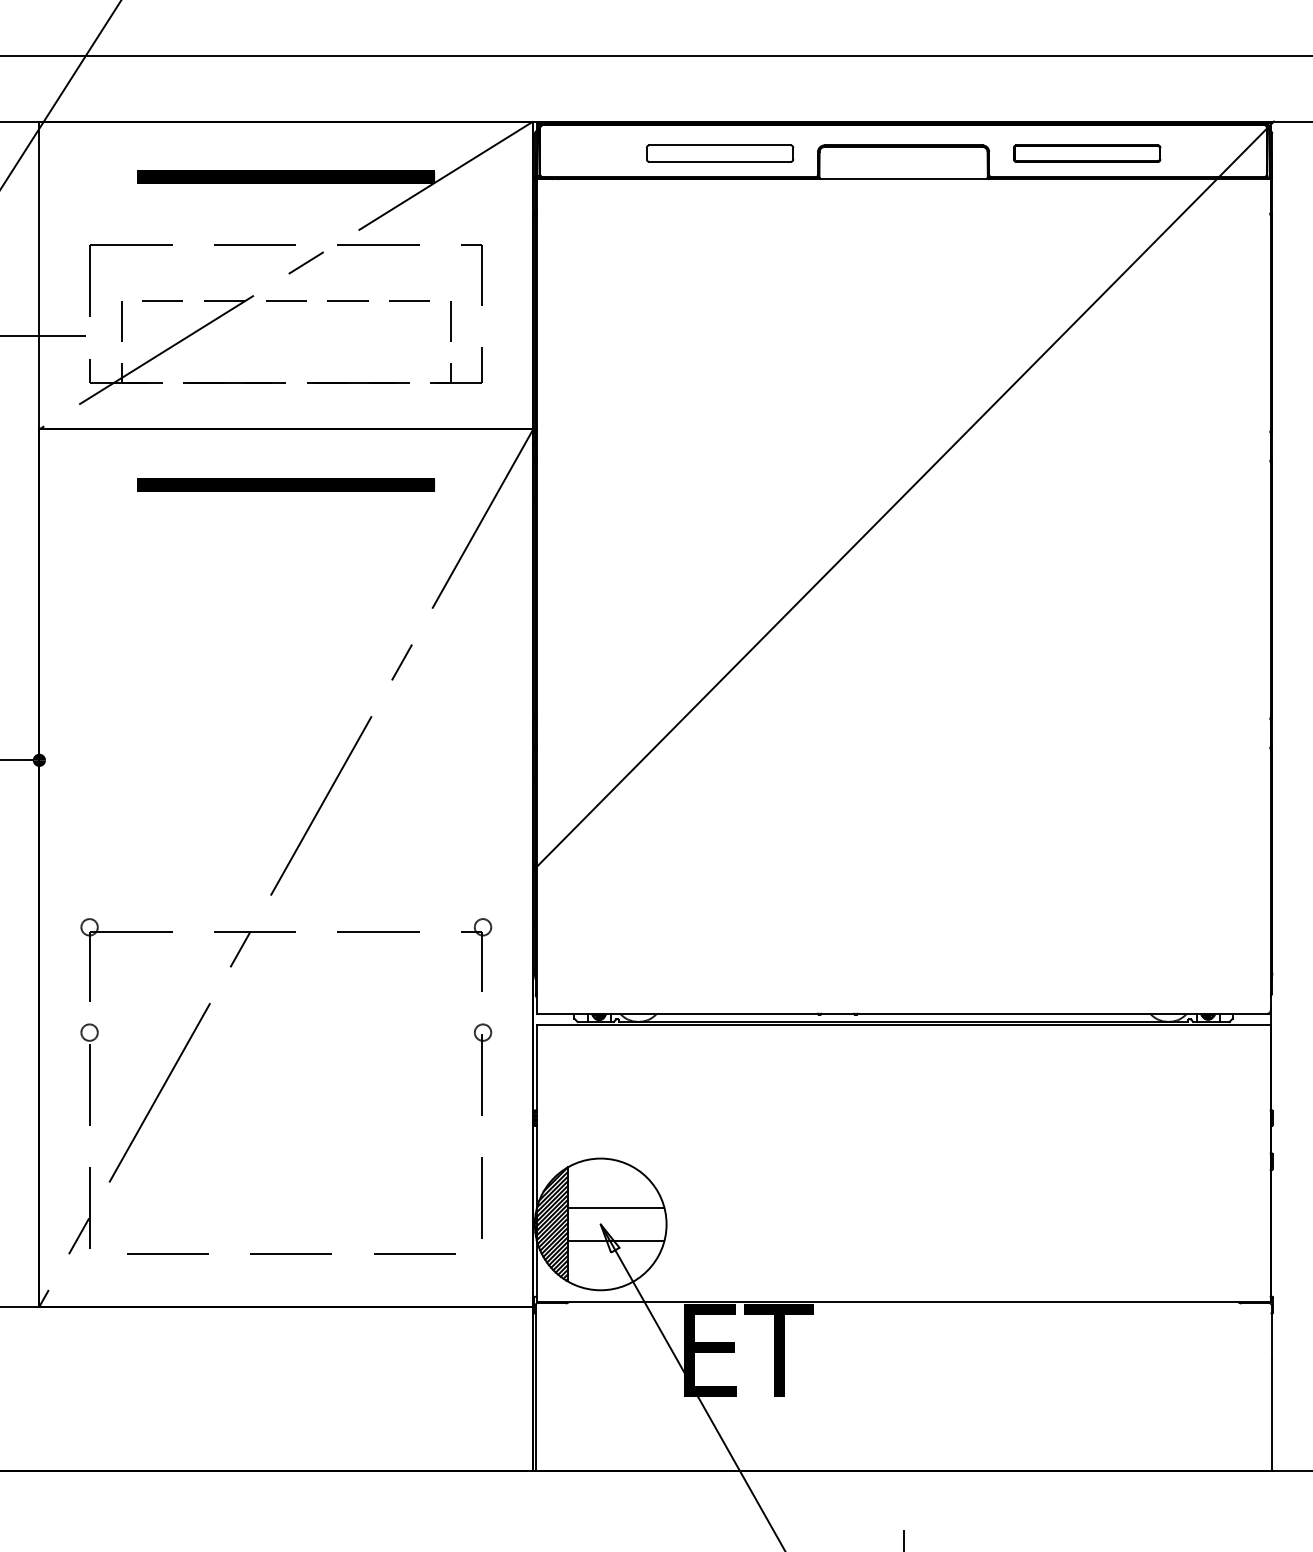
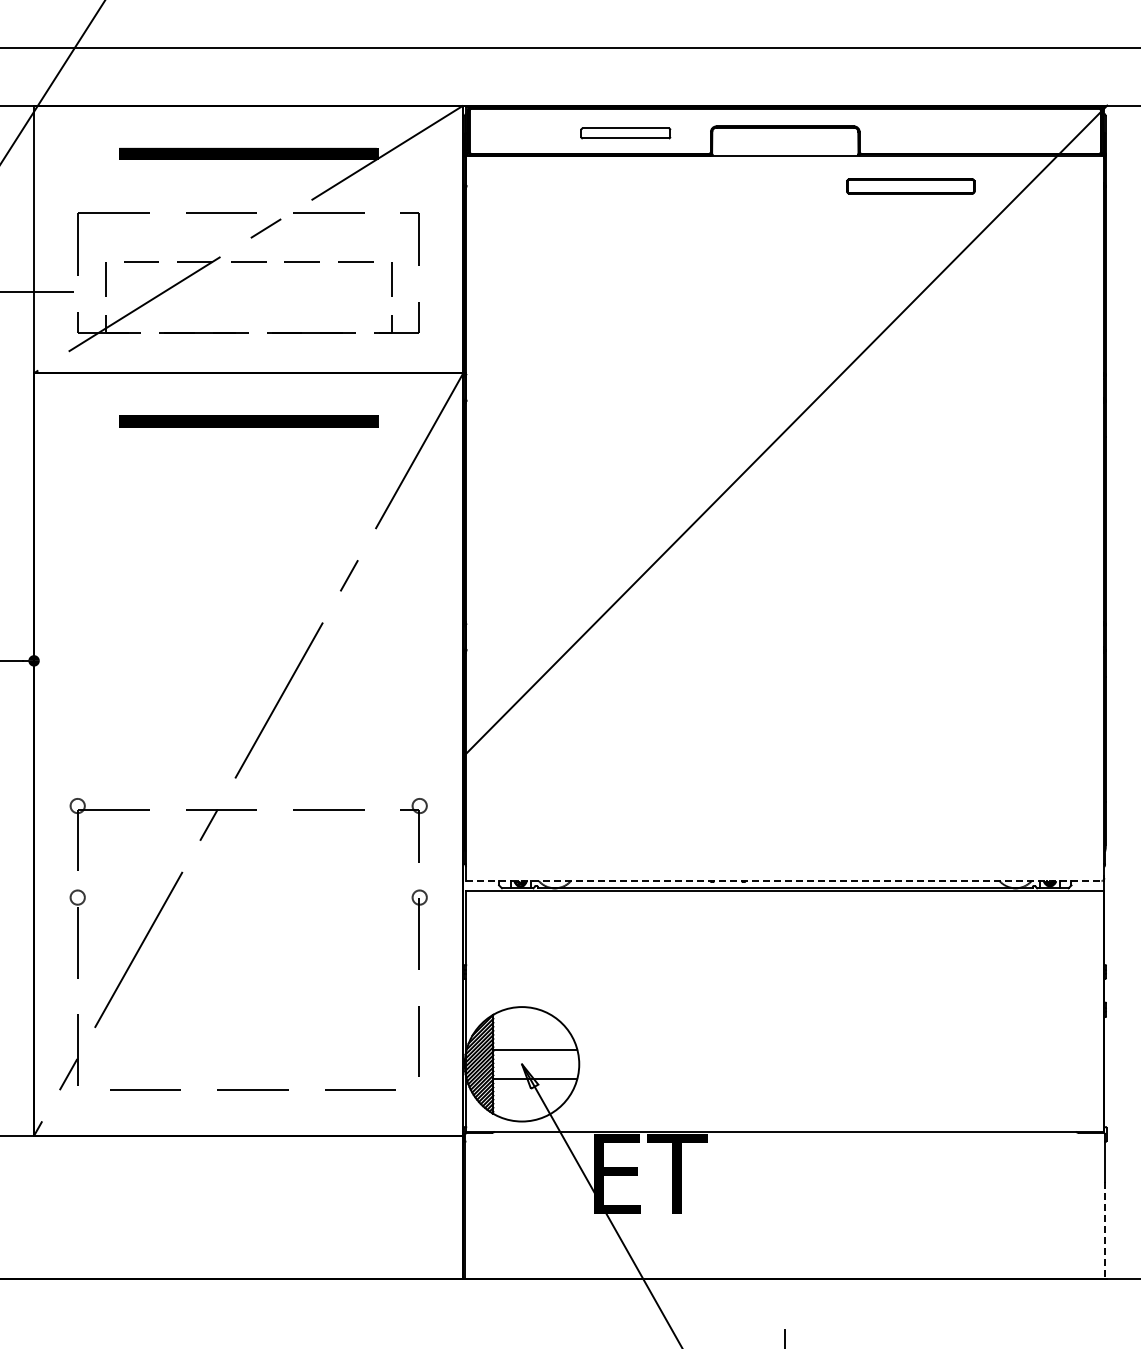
part: (719, 153) -> (625, 133), size x0.7
part: (1086, 153) -> (910, 186), moved
line: (903, 1014) -> (785, 881), solid -> dashed
line: (1271, 1415) -> (1105, 1230), solid -> dashed

